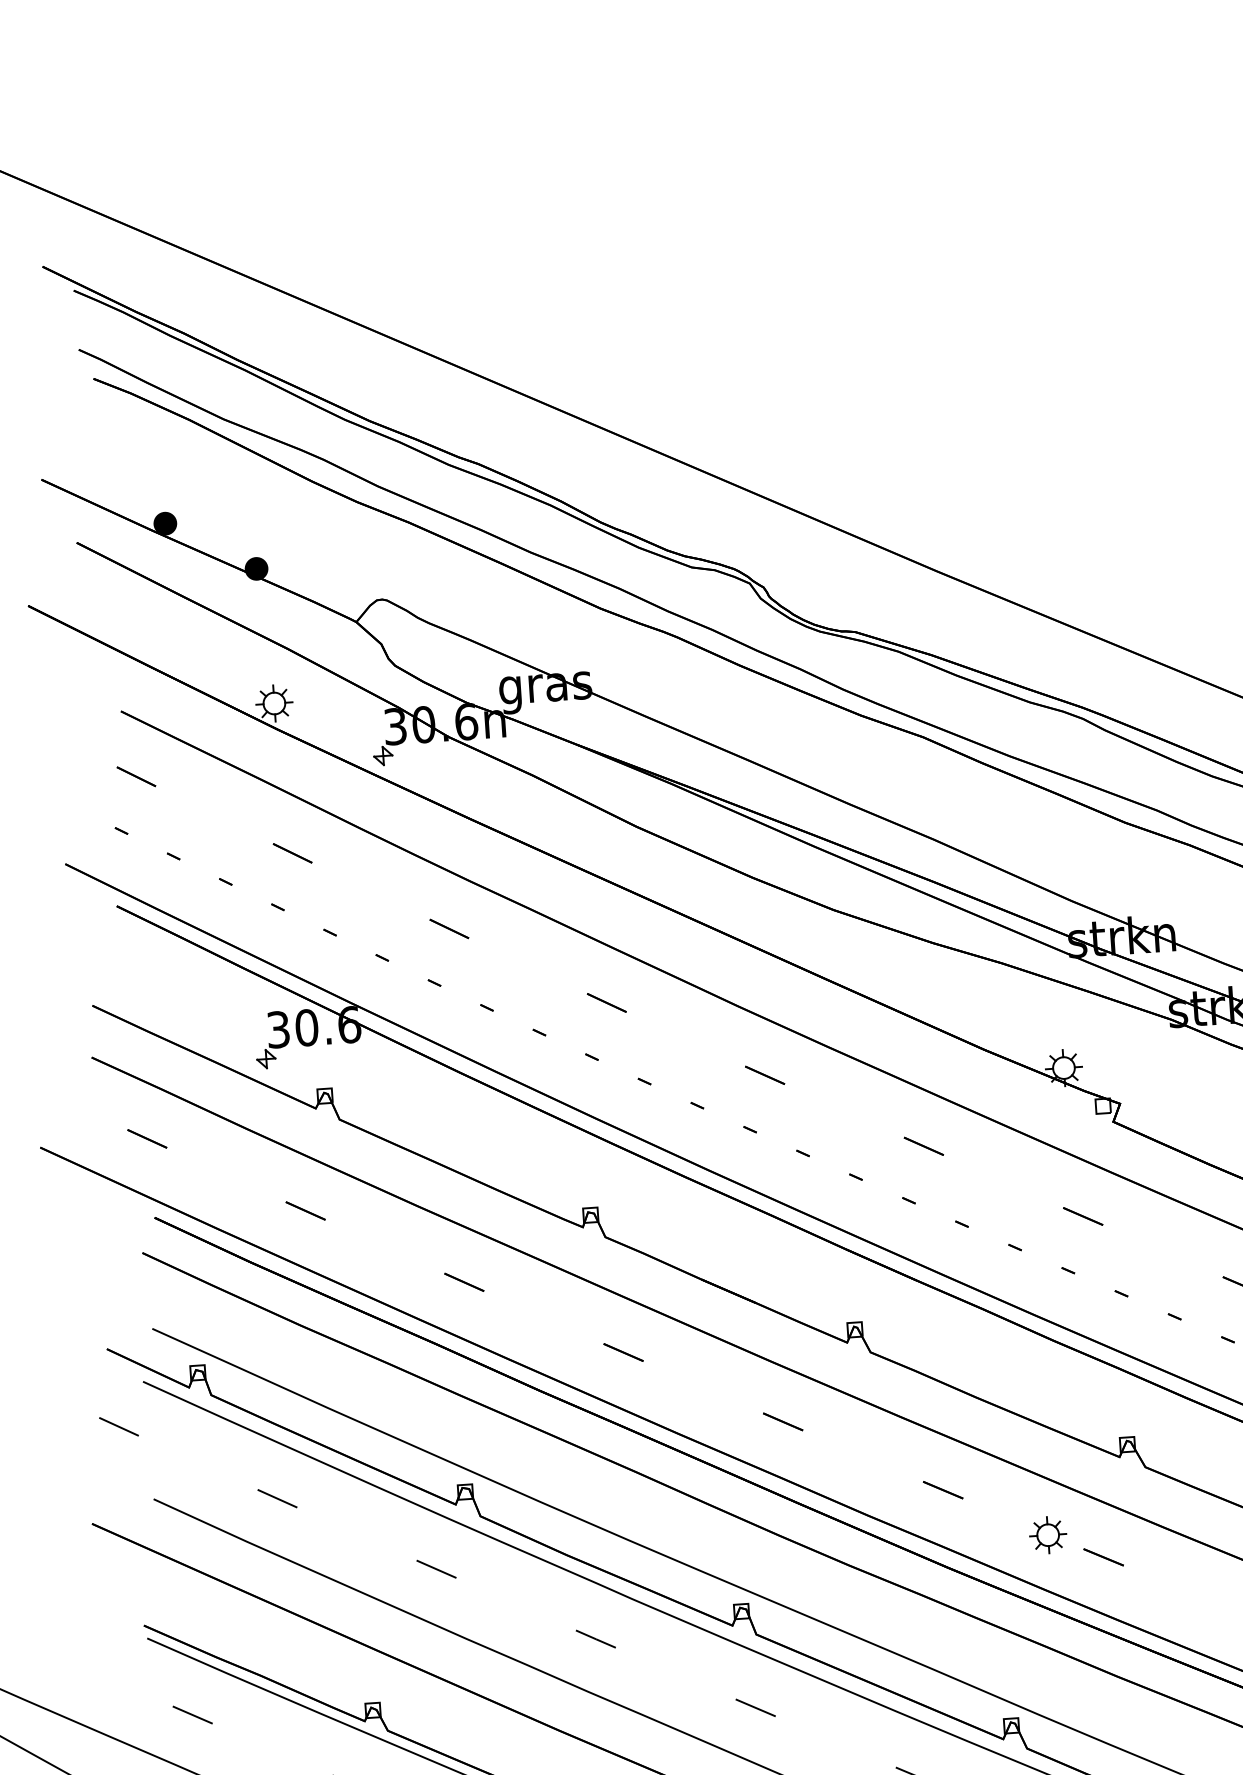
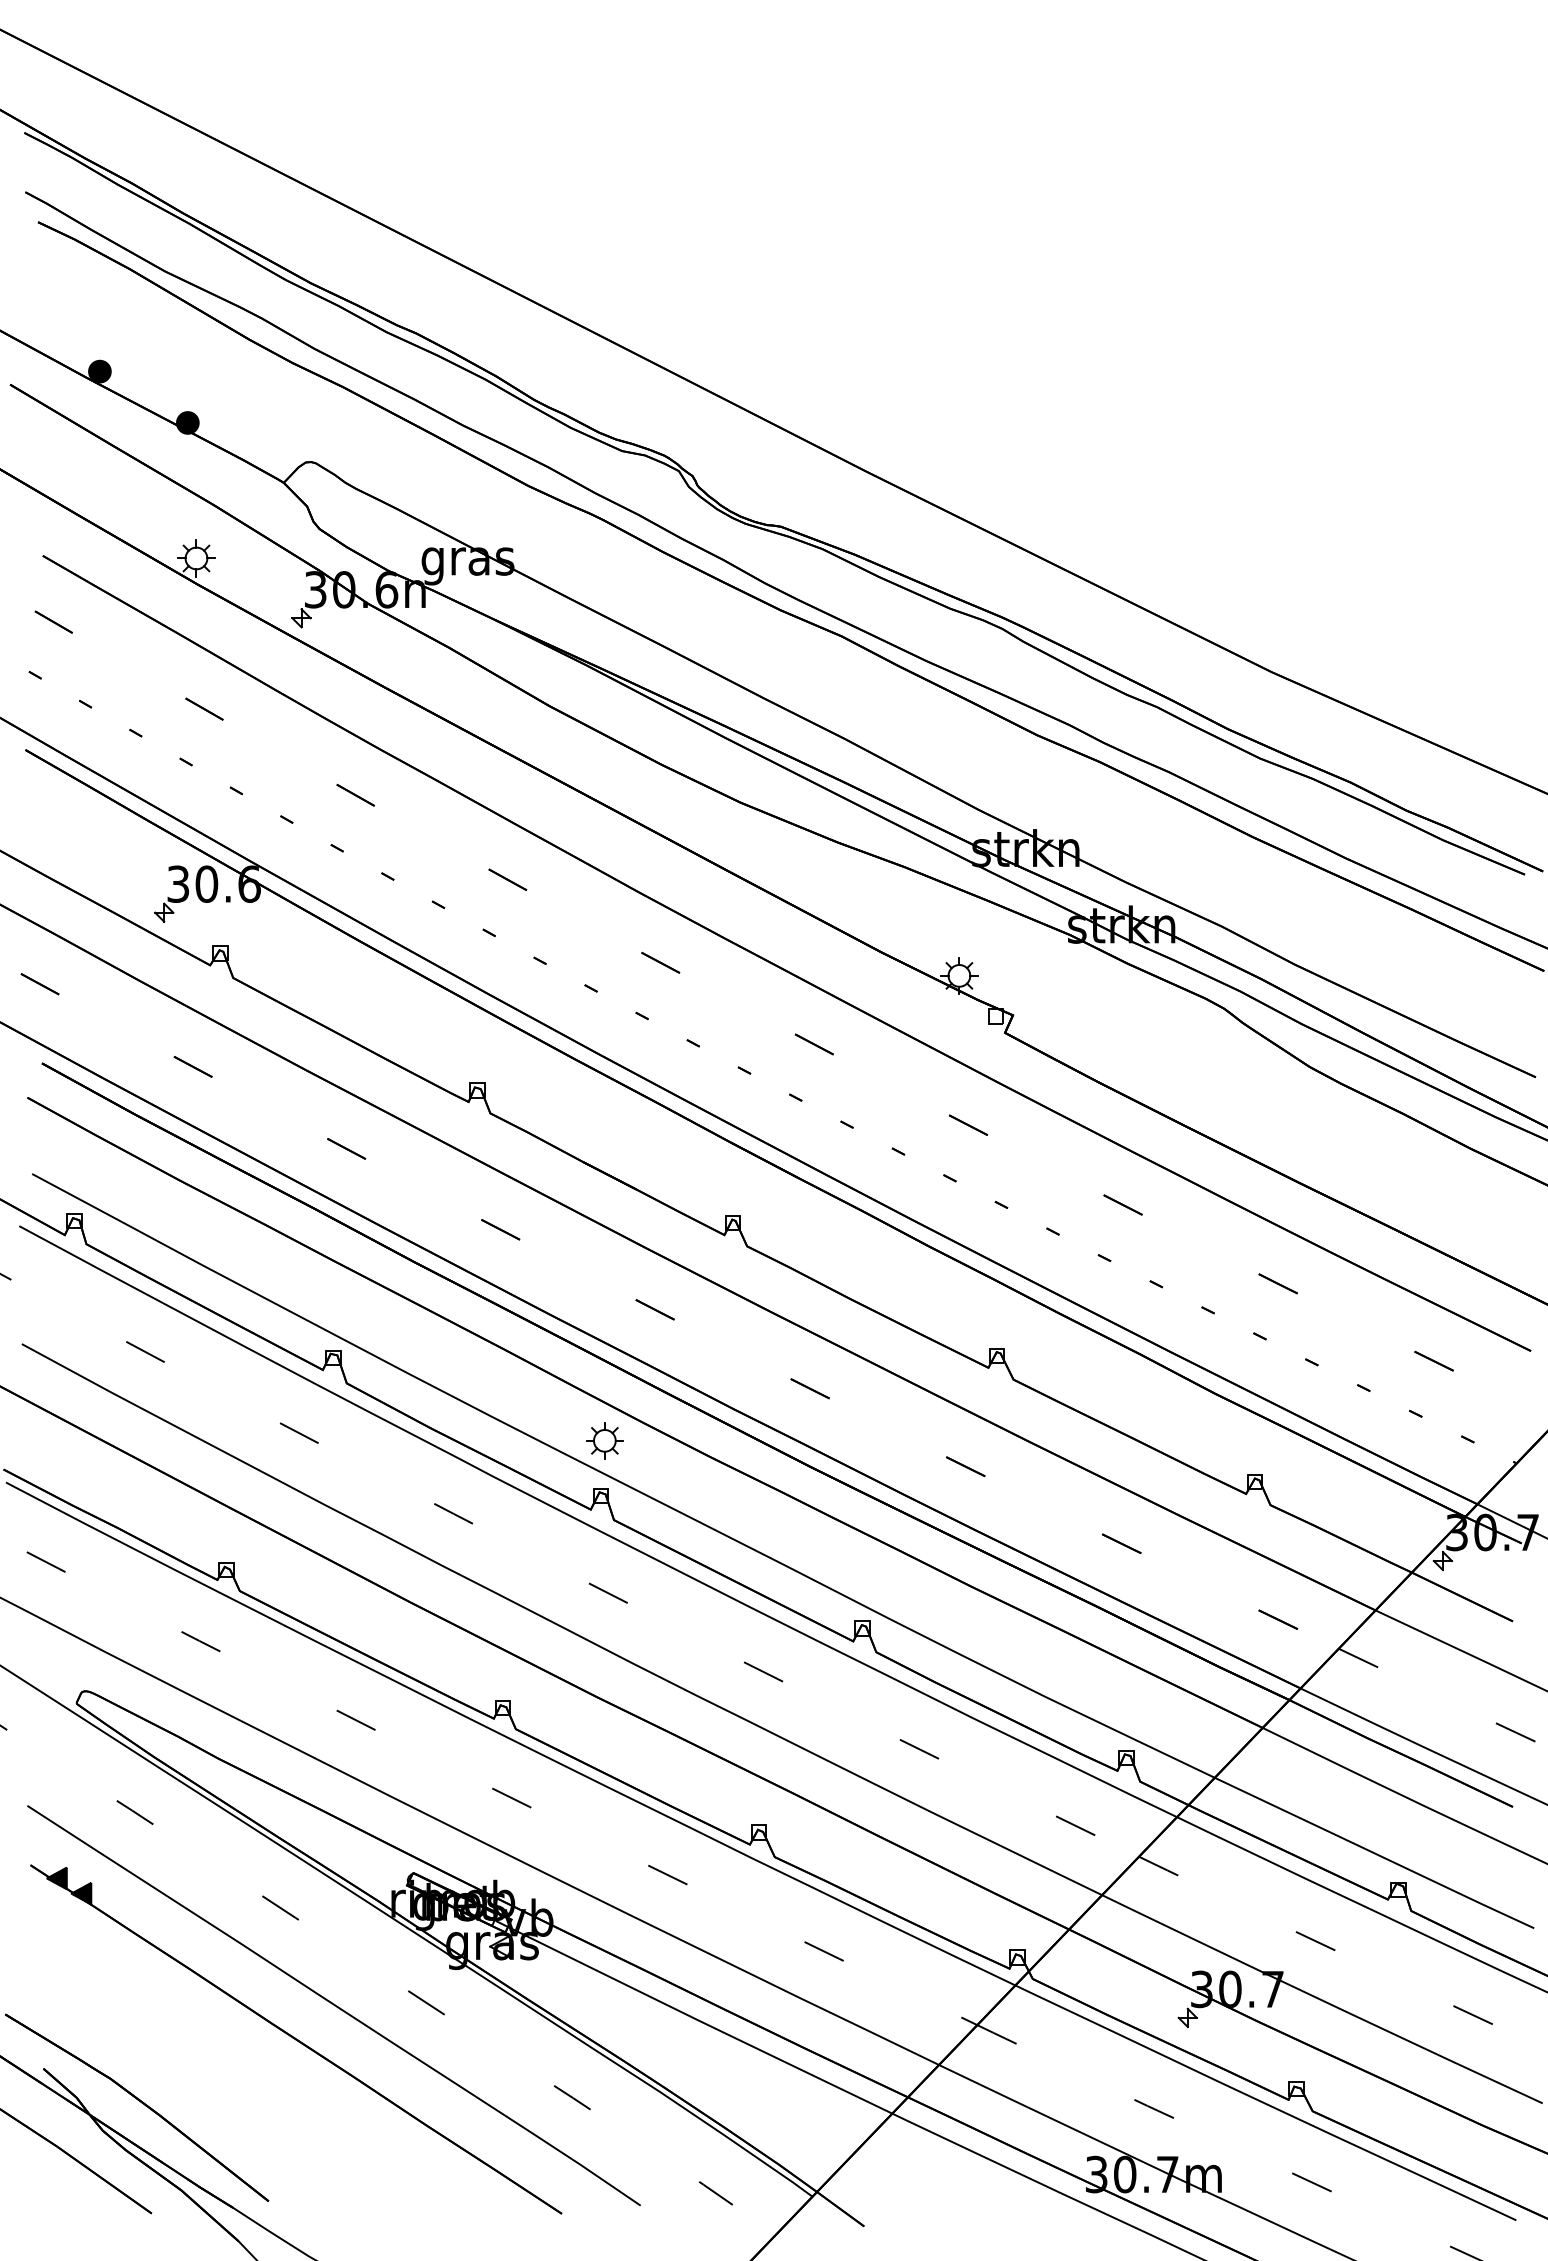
part: (1047, 1534) -> (604, 1440), moved

